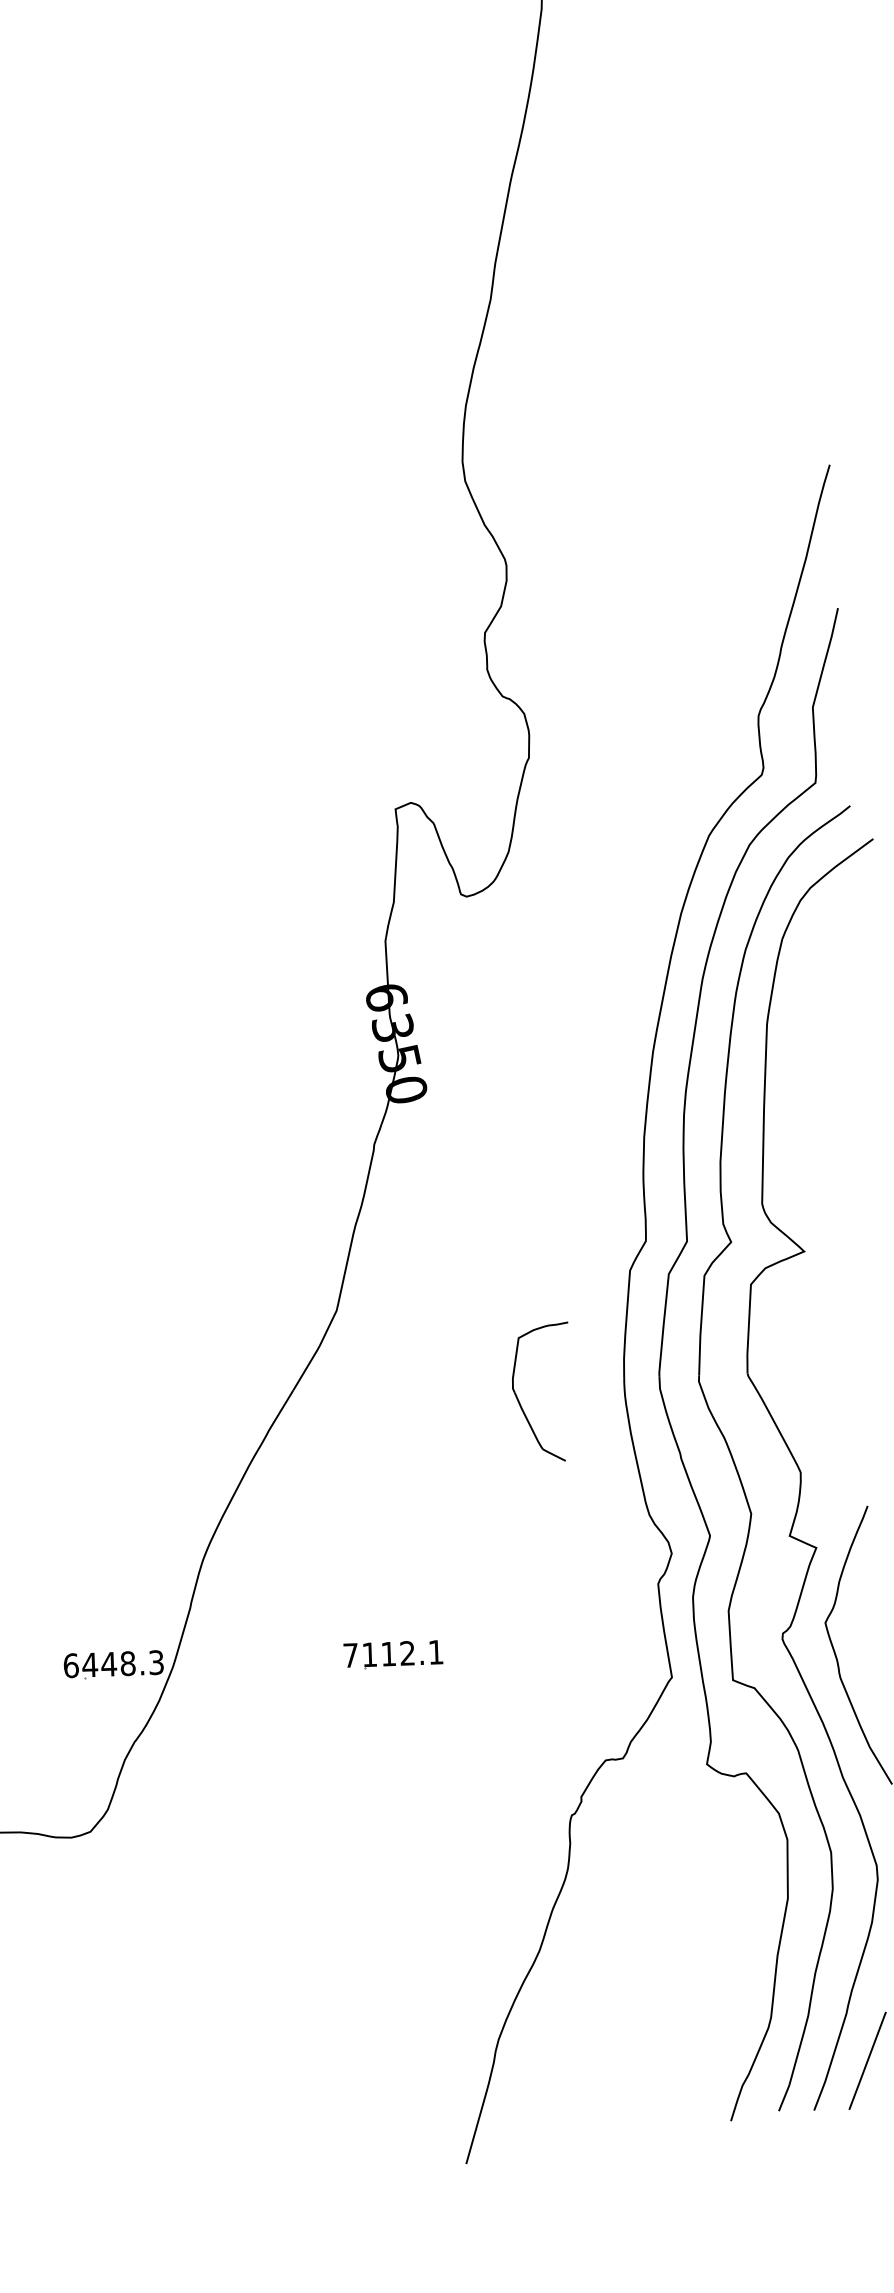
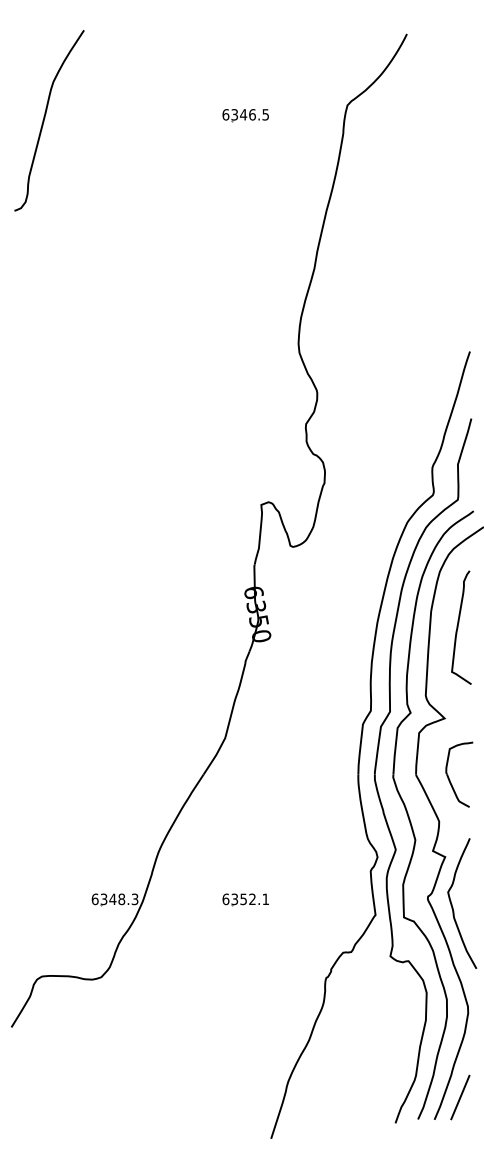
curve: (826, 1055) -> (458, 627), added
part: (520, 1399) -> (449, 777), moved
text: (369, 1655) -> (234, 899), 7112.1 -> 6352.1
text: (88, 1665) -> (103, 899), 6448.3 -> 6348.3

